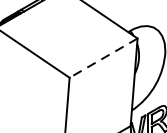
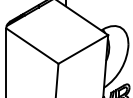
line: (103, 58) -> (83, 49), dashed -> solid

